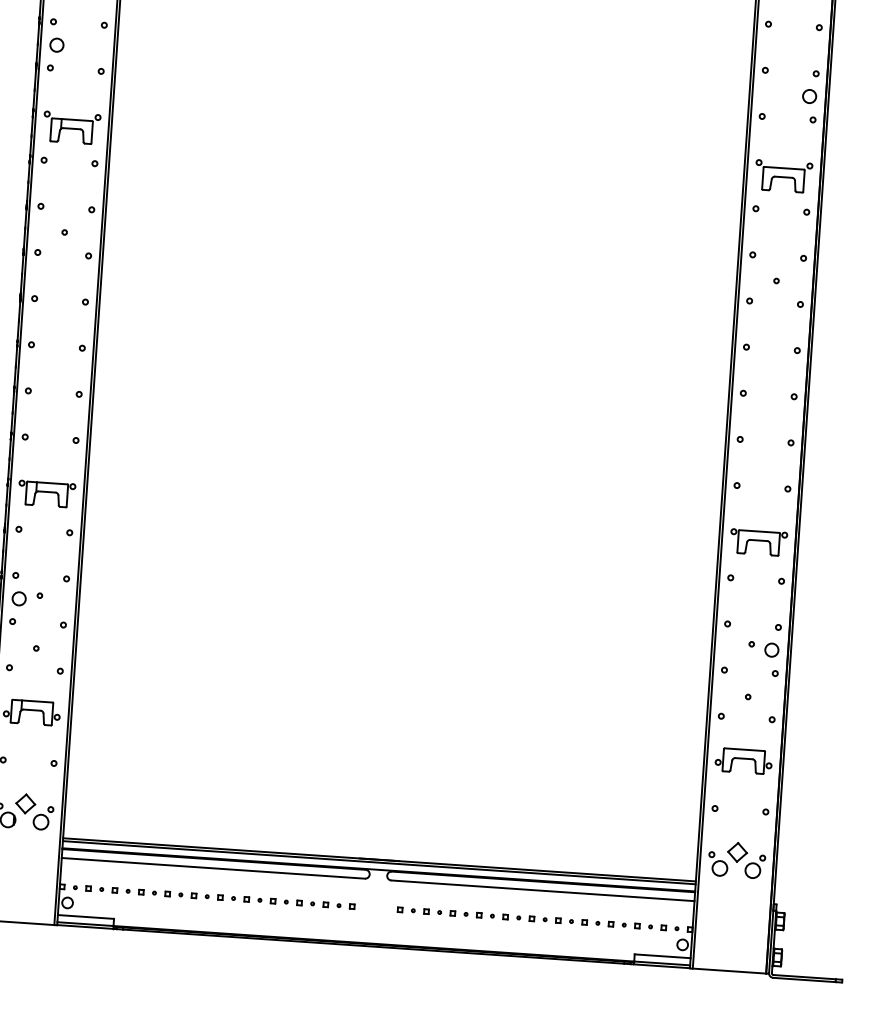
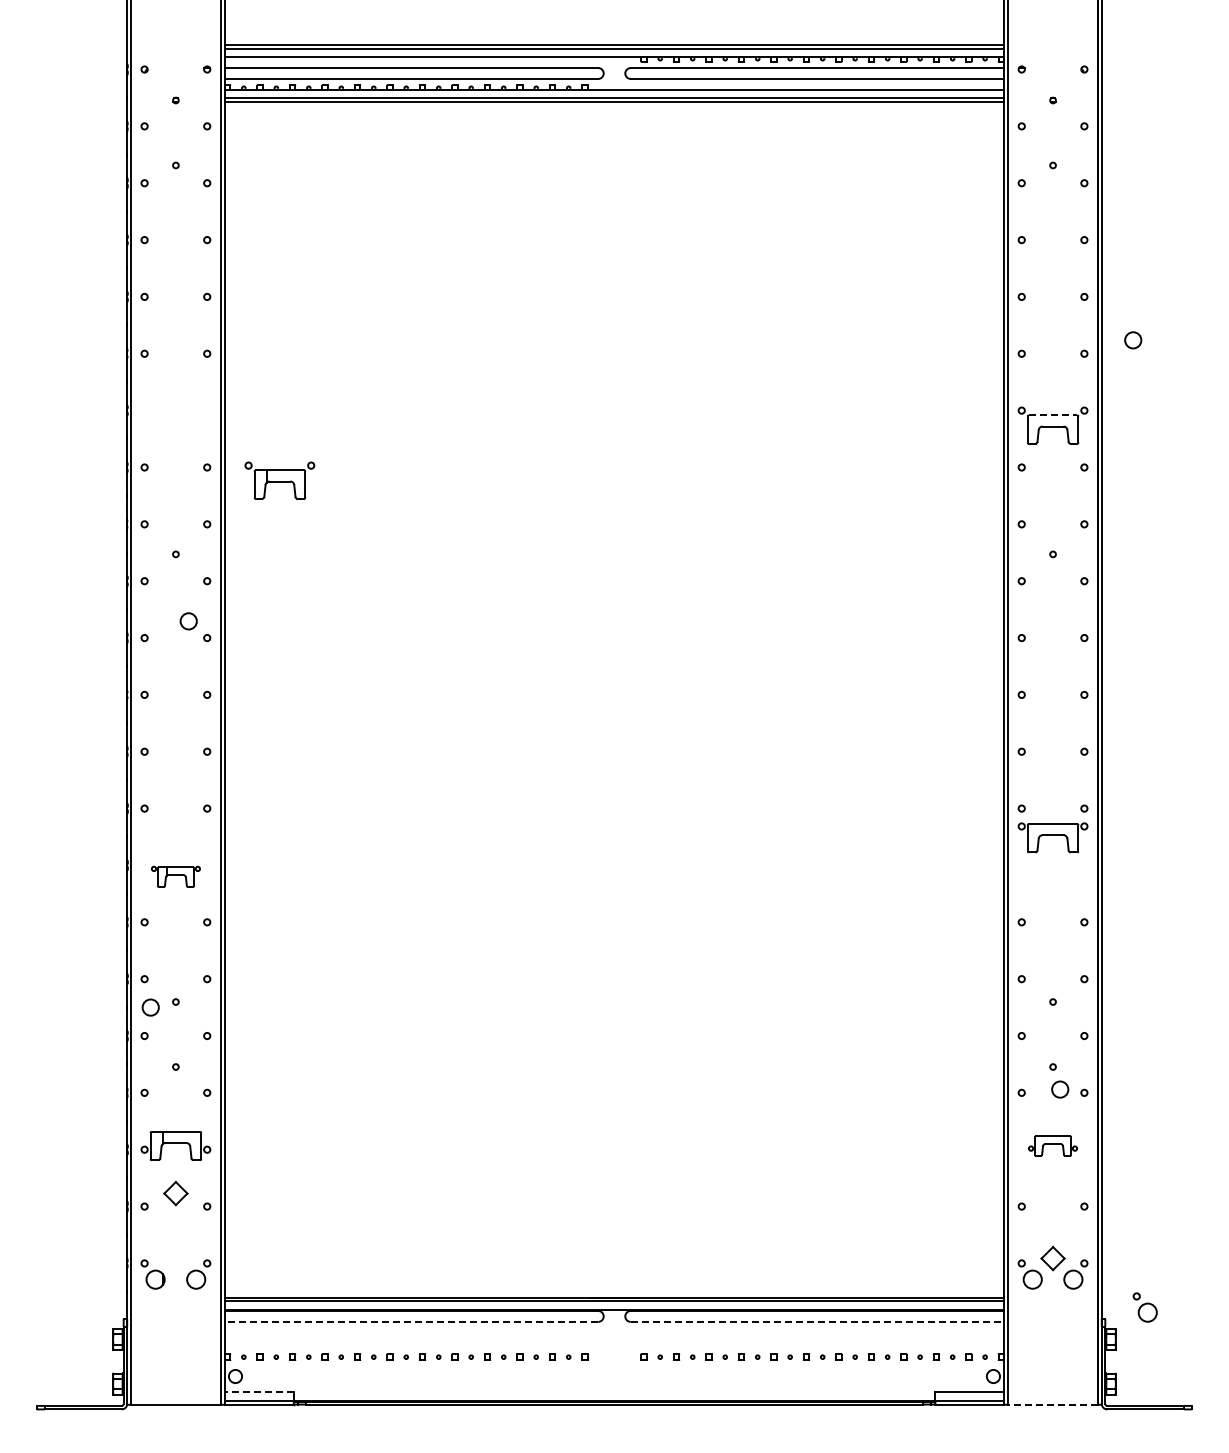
circle: (56, 45) -> (188, 621), moved
circle: (809, 96) -> (1133, 340), moved
part: (71, 127) -> (279, 480), moved
line: (784, 168) -> (1053, 415), solid -> dashed
part: (46, 493) -> (175, 876), size x0.7
part: (758, 542) -> (1052, 837), moved
circle: (772, 650) -> (1060, 1089), moved
part: (743, 760) -> (1052, 1145), size x0.7
part: (25, 803) -> (175, 1193), moved
line: (213, 868) -> (411, 1321), solid -> dashed
line: (542, 890) -> (817, 1321), solid -> dashed
part: (809, 897) -> (1144, 1307), added
line: (86, 917) -> (259, 1392), solid -> dashed
line: (729, 970) -> (1052, 1404), solid -> dashed

